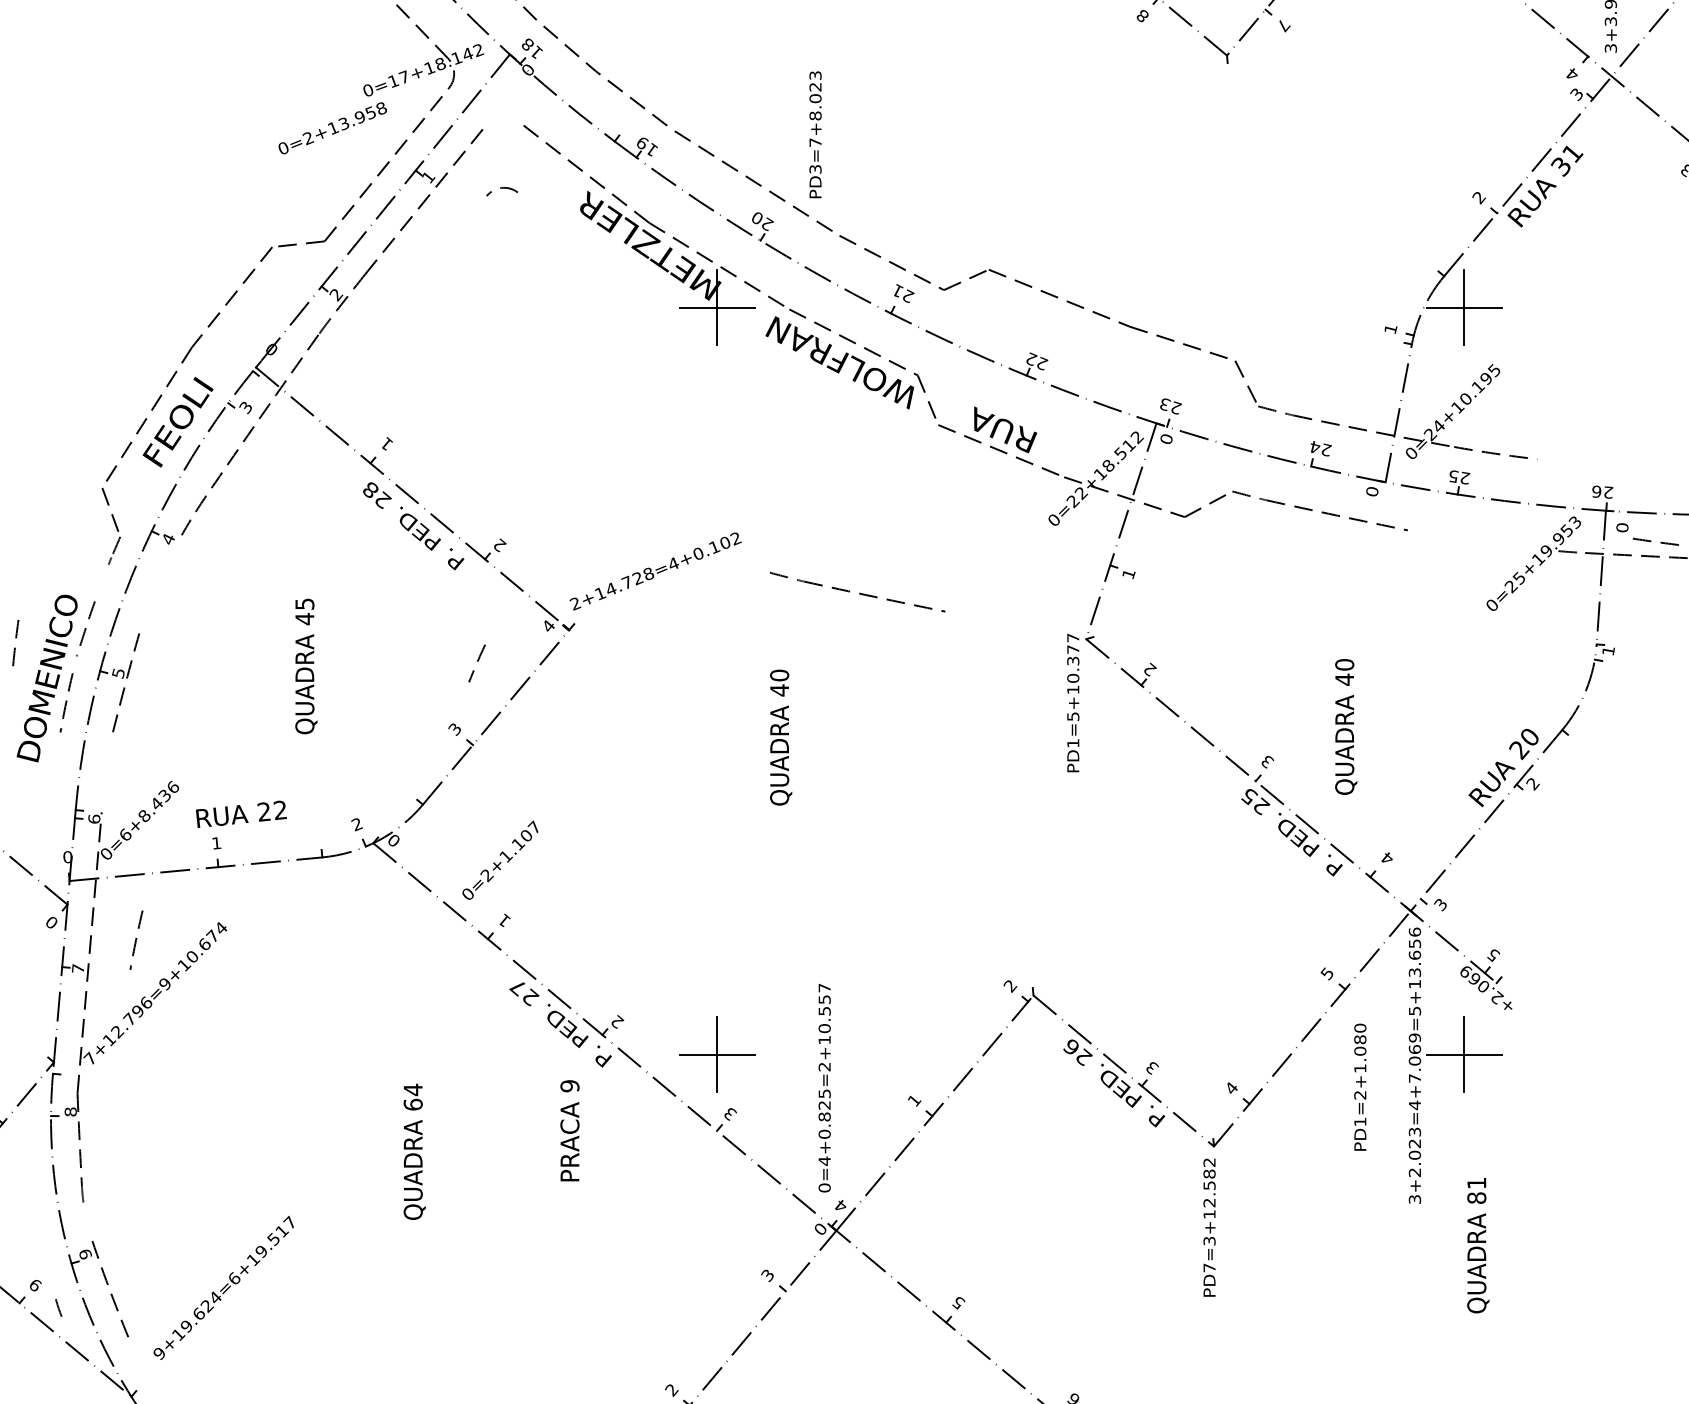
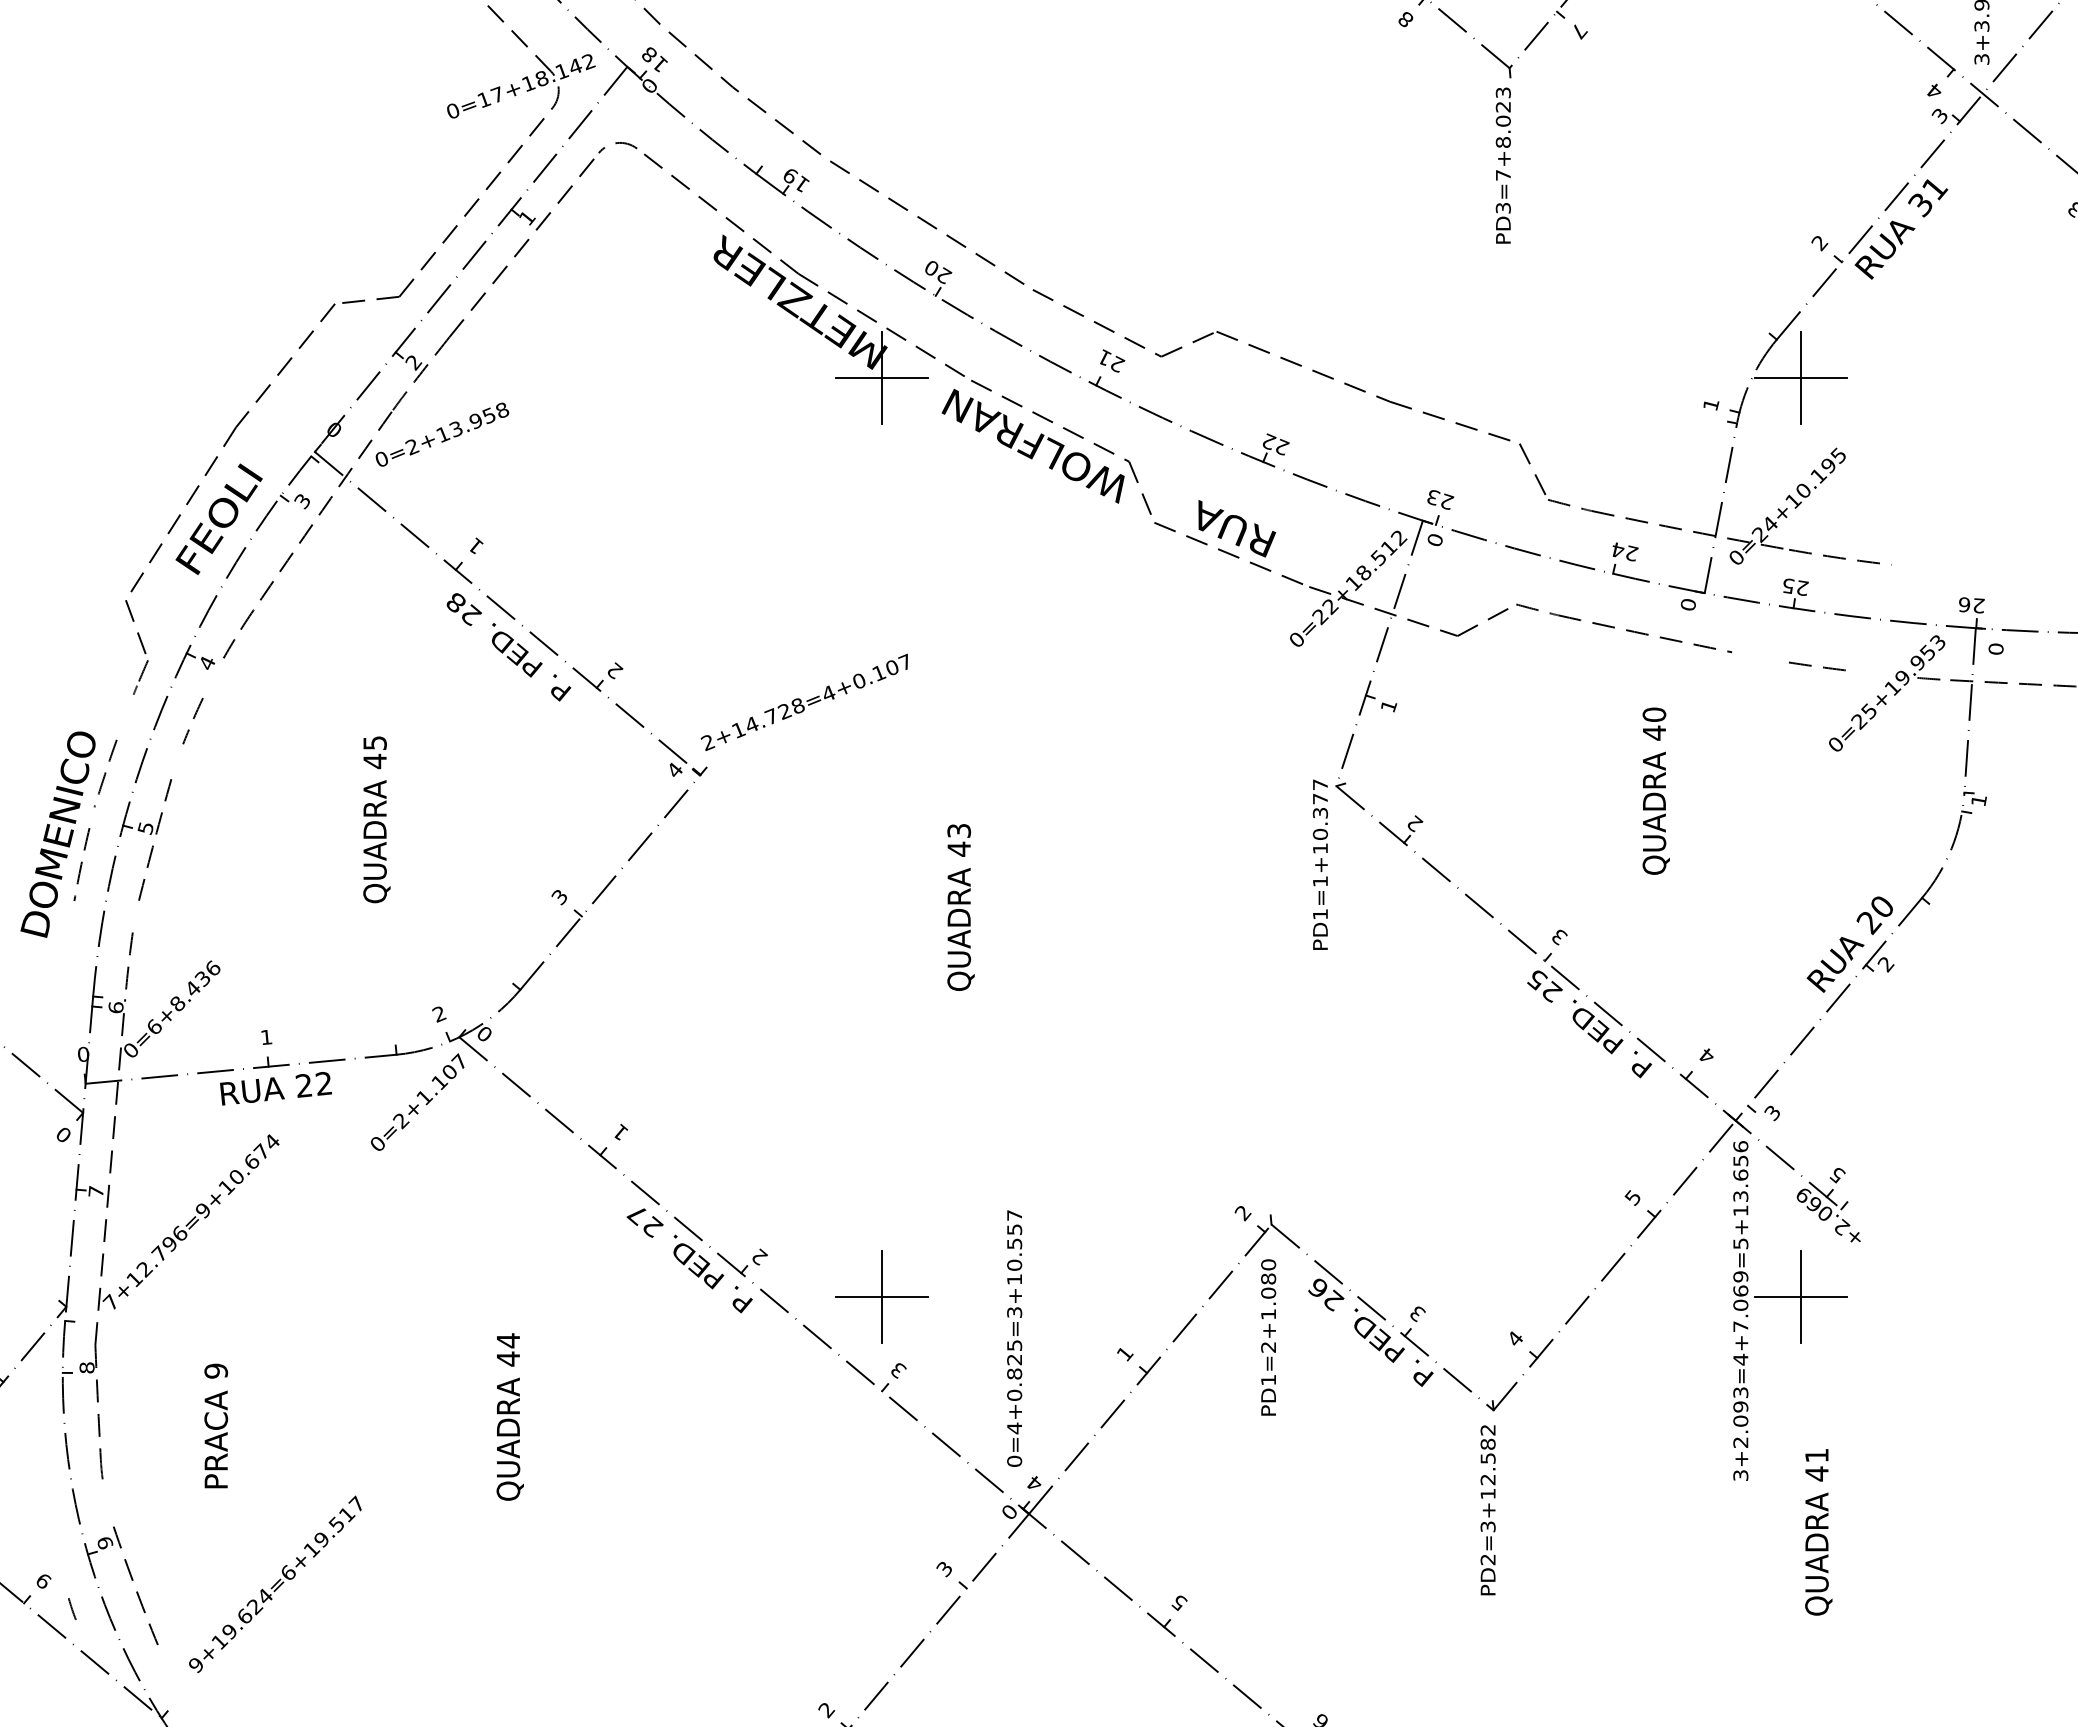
text: (332, 128) -> (442, 434), moved
text: (814, 134) -> (1502, 165), moved
arc: (501, 189) -> (616, 144), moved
text: (735, 538) -> (905, 662), 2+14.728=4+0.102 -> 2+14.728=4+0.107
arc: (1651, 541) -> (1811, 666), moved
part: (857, 592) -> (1055, 728), removed
arc: (15, 638) -> (129, 955), moved
arc: (476, 661) -> (192, 718), moved
text: (779, 675) -> (959, 830), 40 -> 43
text: (1073, 716) -> (1320, 881), PD1=5+10.377 -> PD1=1+10.377
text: (1345, 726) -> (1655, 790), moved
text: (240, 814) -> (275, 1088), moved
text: (500, 859) -> (417, 1101), moved
arc: (136, 940) -> (167, 1156), removed
text: (824, 1066) -> (1014, 1312), 0=4+0.825=2+10.557 -> 0=4+0.825=3+10.557
text: (1360, 1087) -> (1268, 1337), moved
text: (413, 1104) -> (508, 1358), 64 -> 44
text: (570, 1130) -> (216, 1425), moved
text: (1414, 1143) -> (1740, 1406), 3+2.023=4+7.069=5+13.656 -> 3+2.093=4+7.069=5+13.656
text: (1476, 1197) -> (1816, 1473), 81 -> 41
text: (1209, 1267) -> (1487, 1559), PD7=3+12.582 -> PD2=3+12.582

